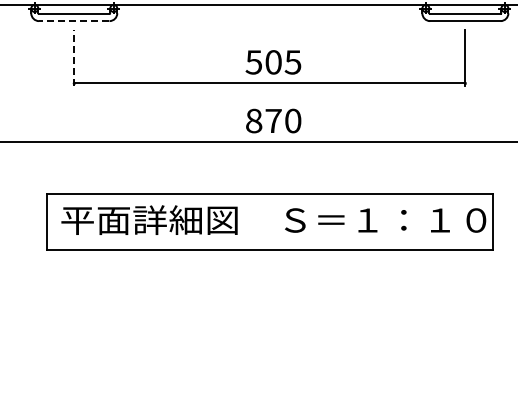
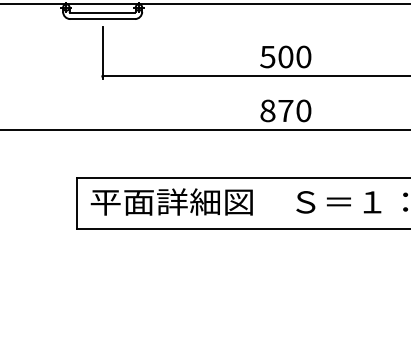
line: (73, 21) -> (101, 19), dashed -> solid
line: (74, 57) -> (102, 52), dashed -> solid
text: (292, 62) -> (303, 57), 505 -> 500

